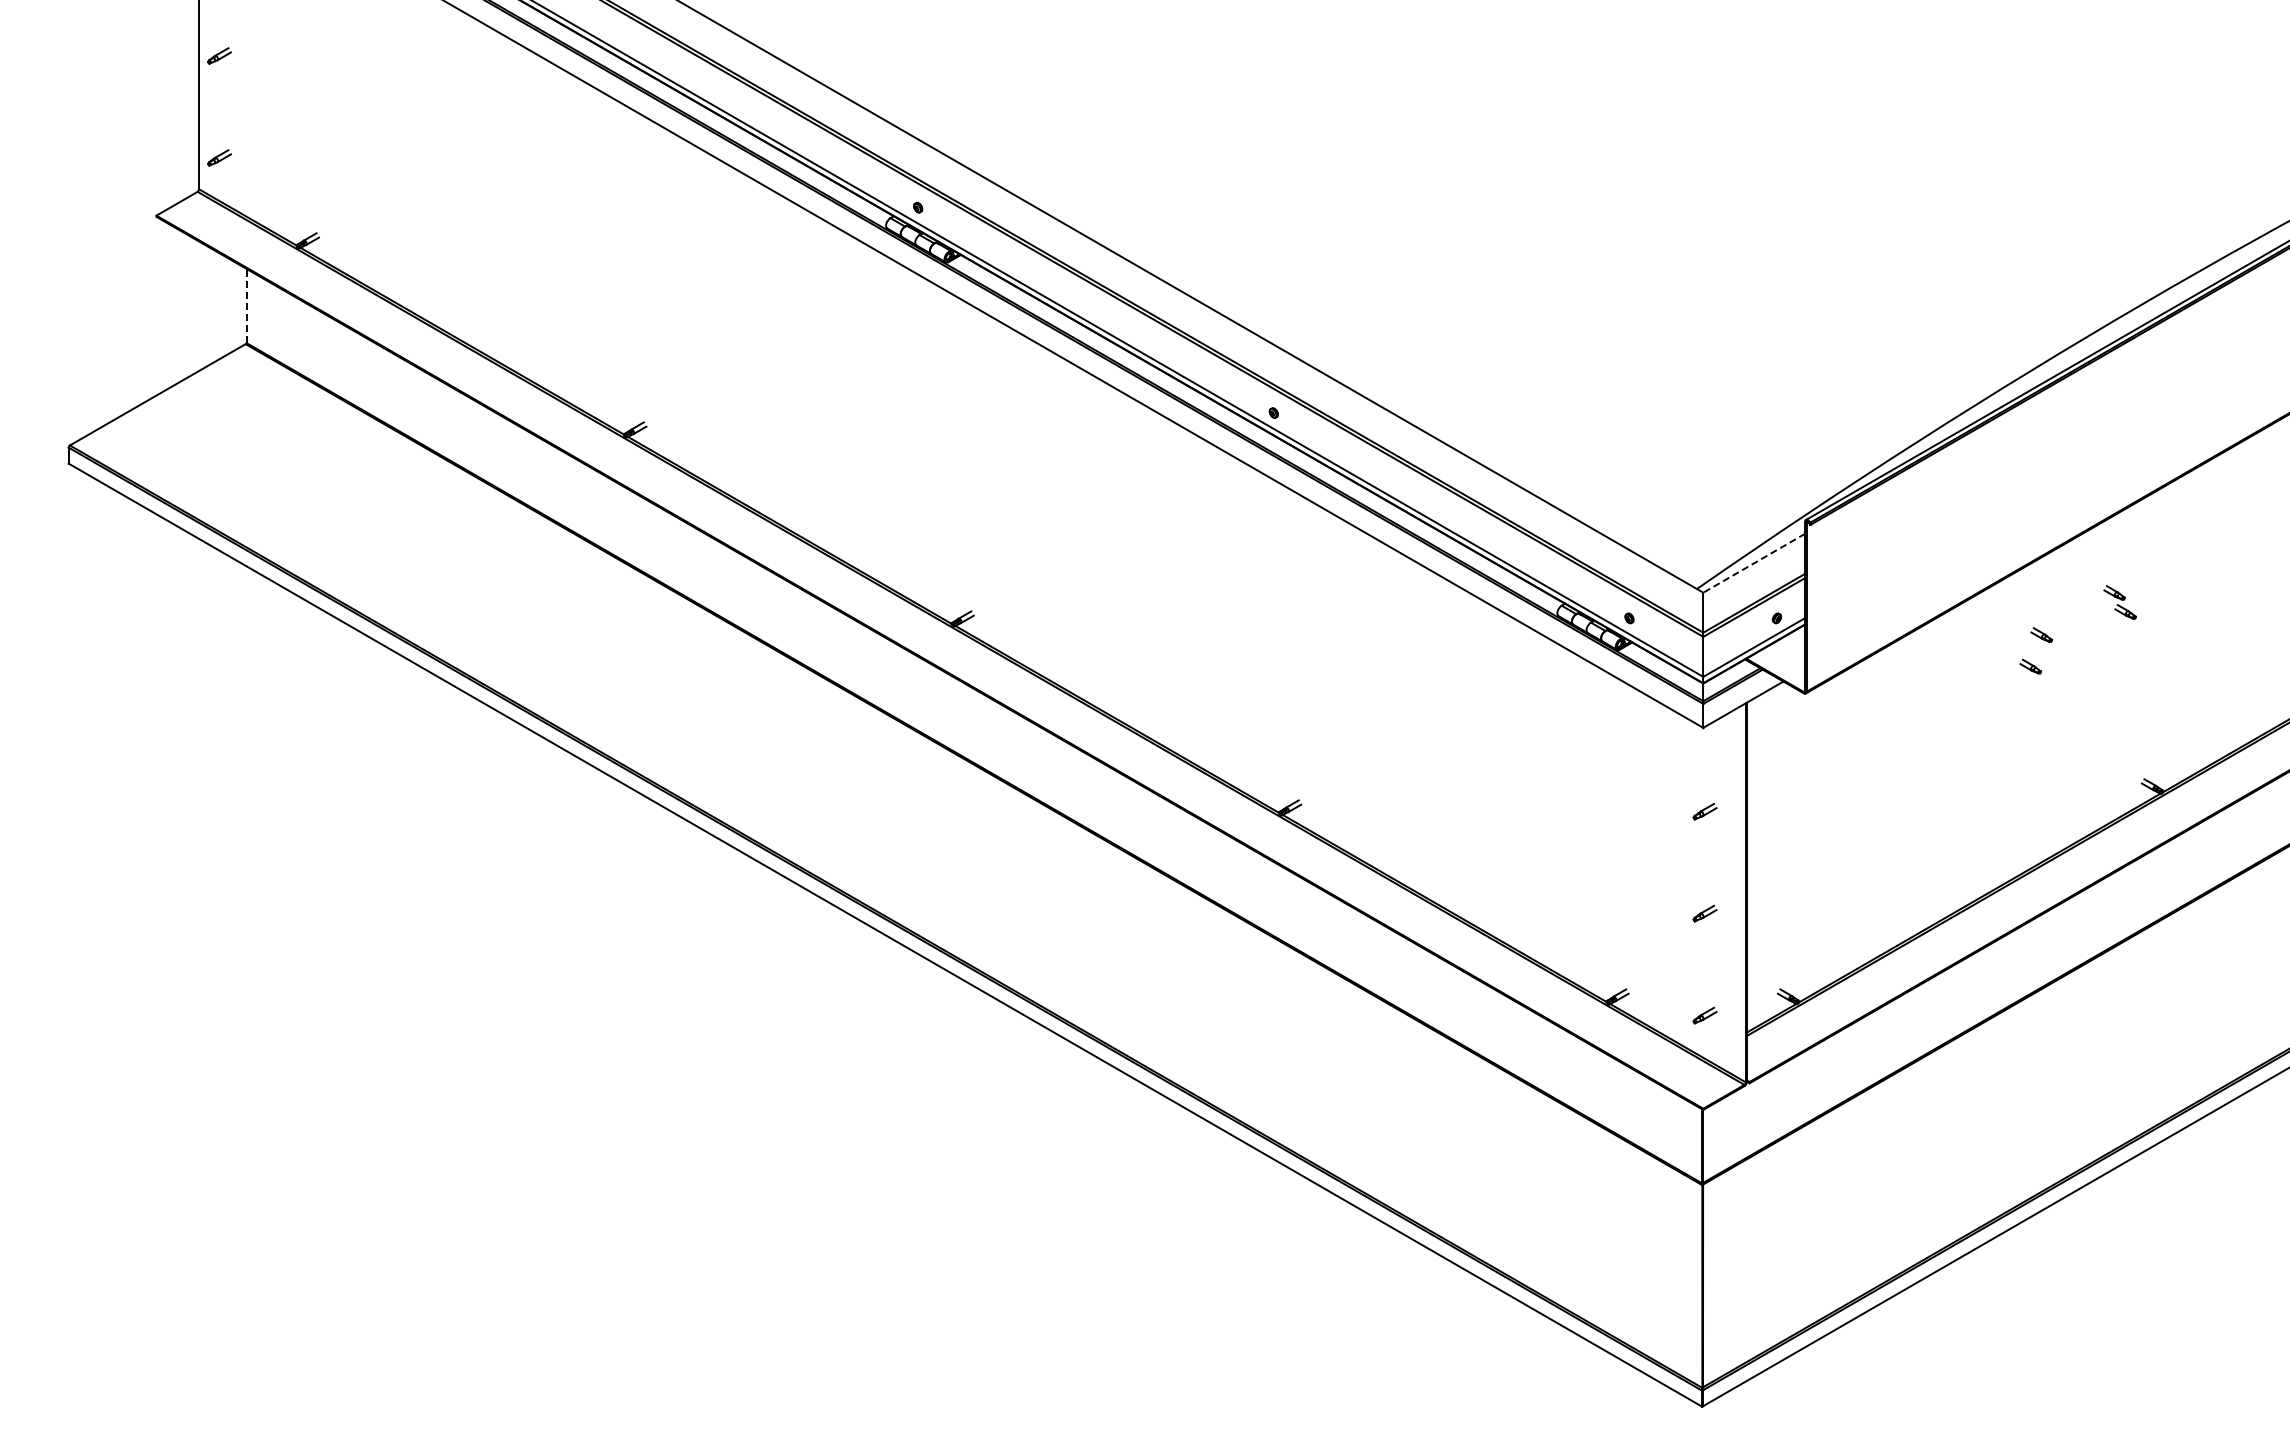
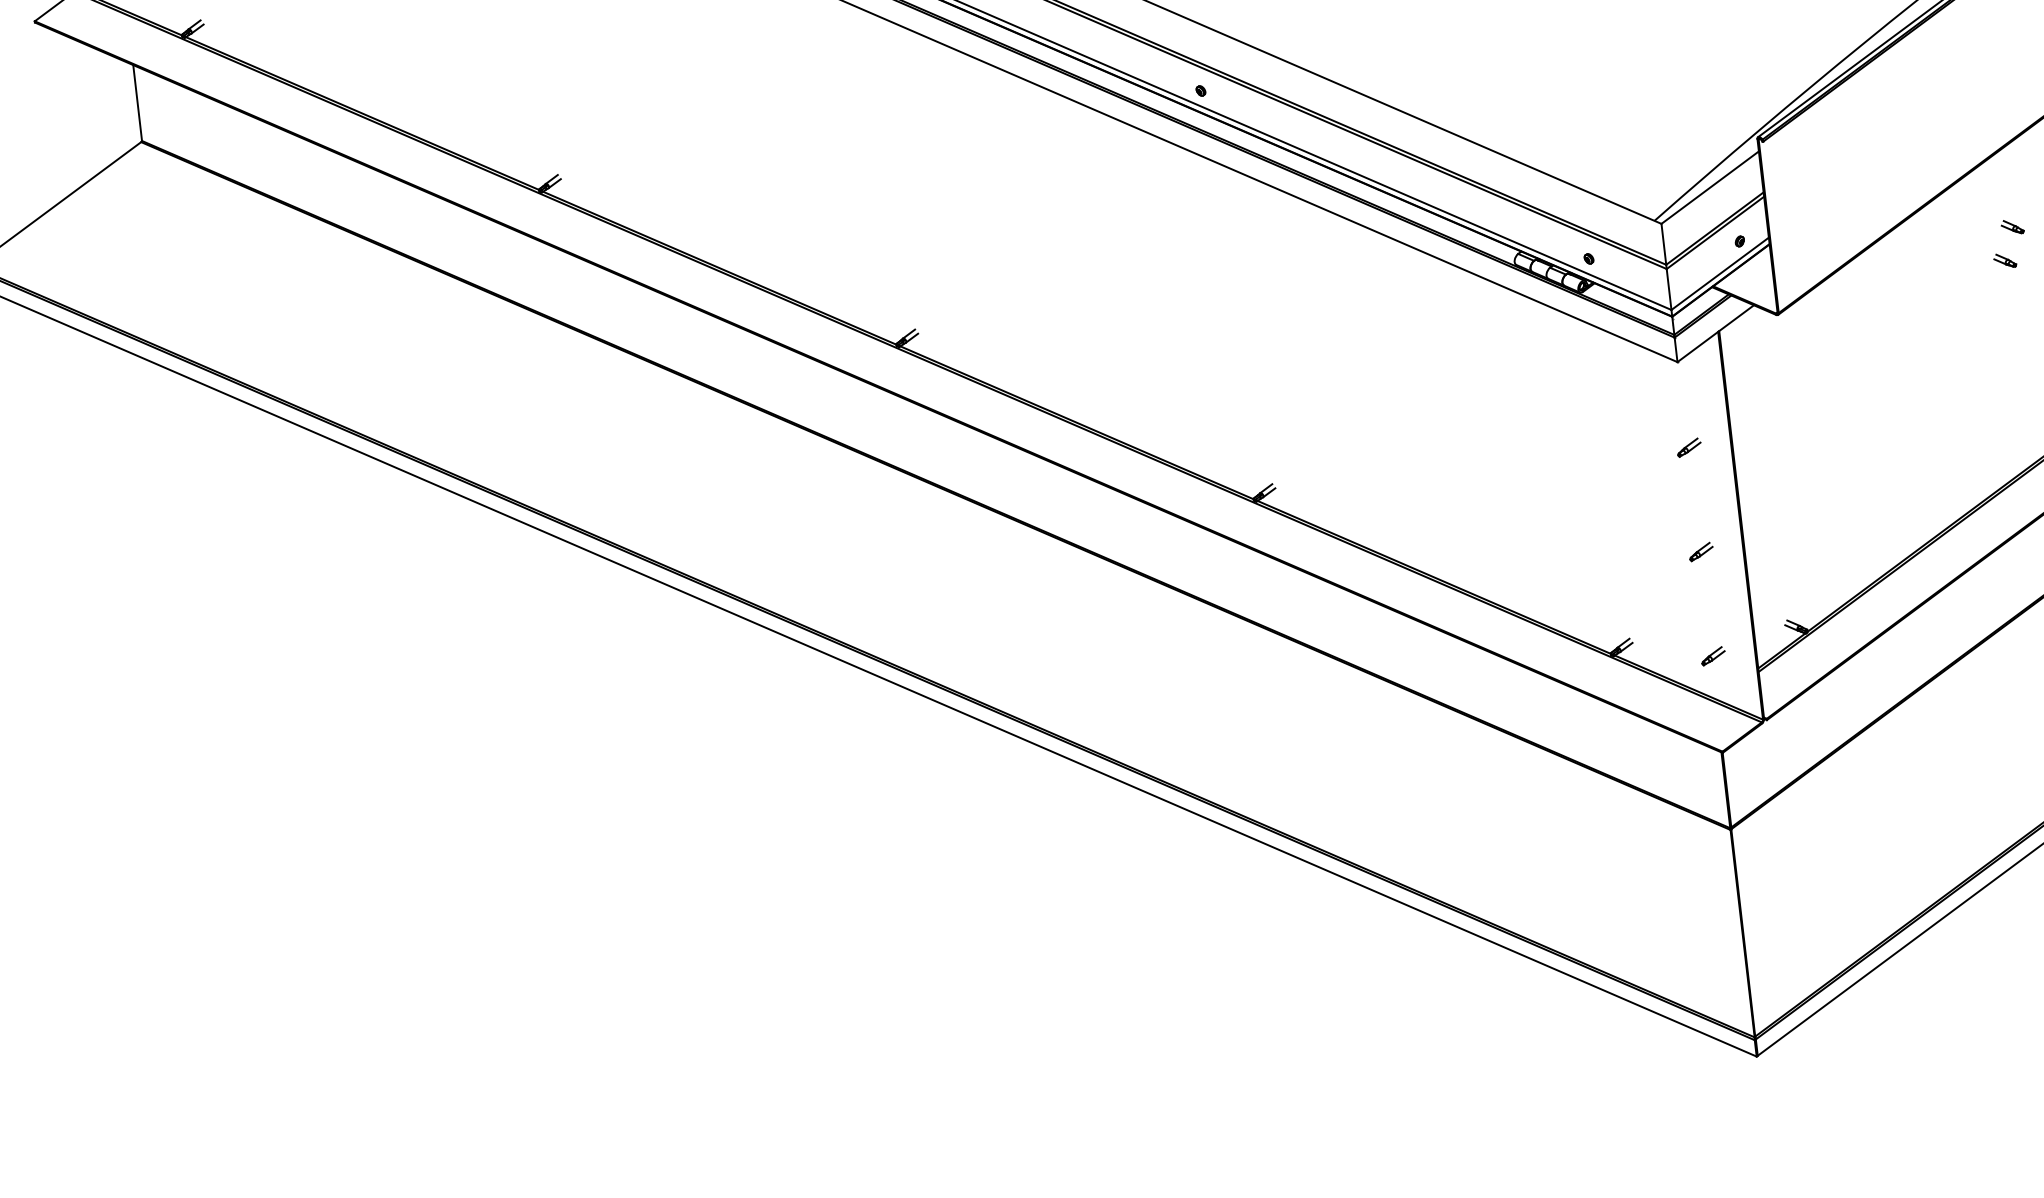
line: (246, 305) -> (137, 102), dashed -> solid
line: (1754, 563) -> (1710, 187), dashed -> solid

